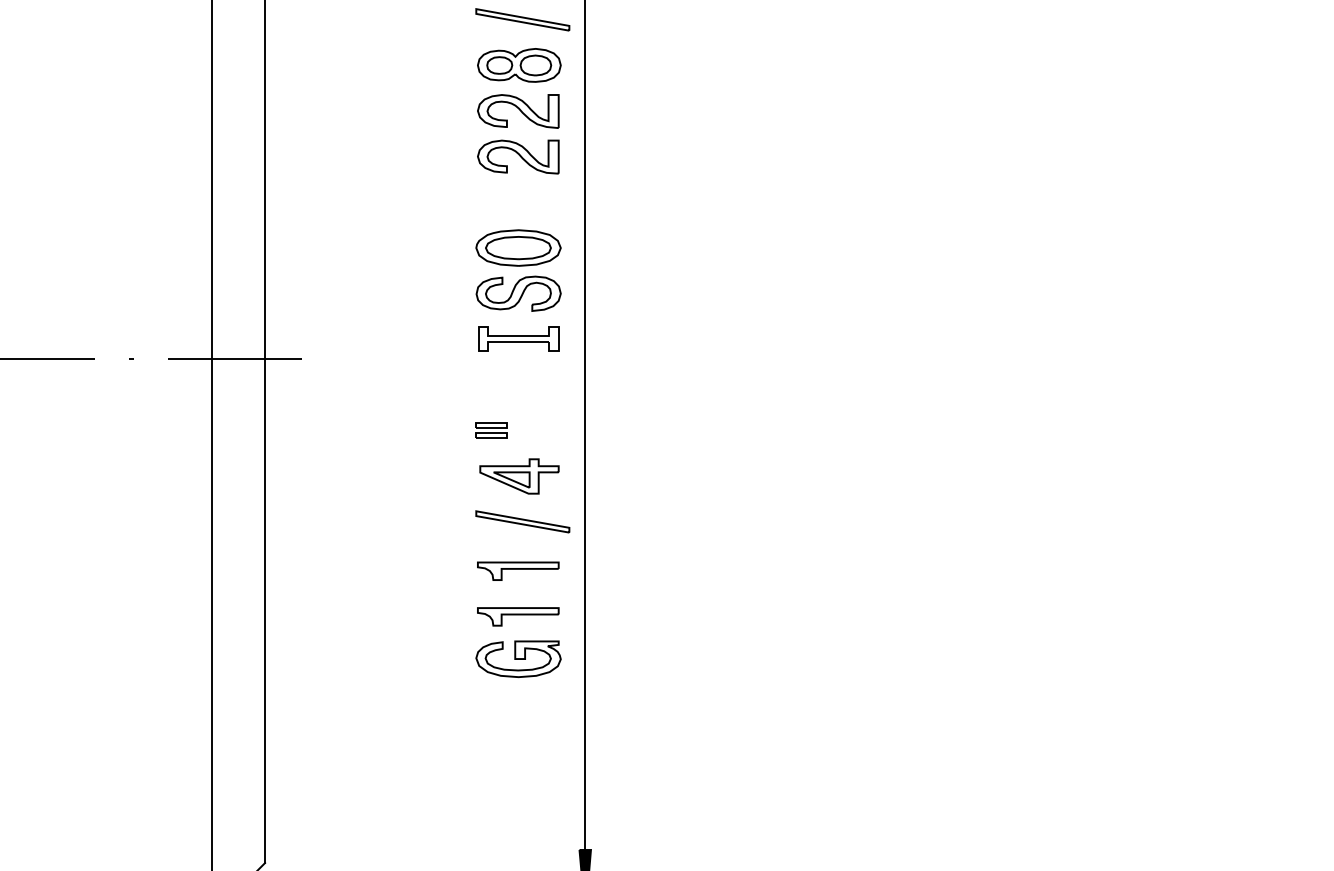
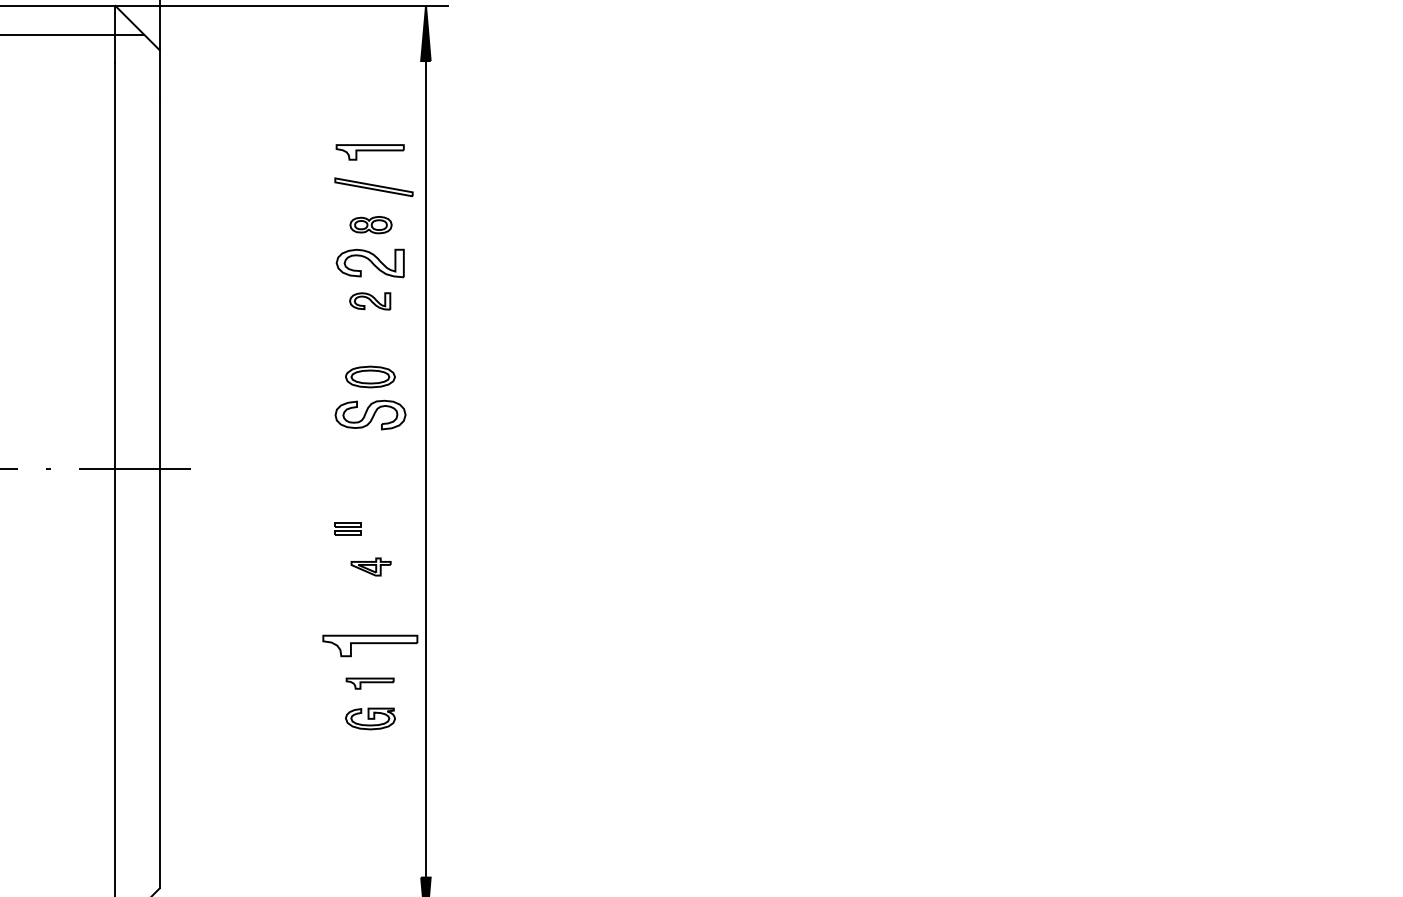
part: (518, 64) -> (370, 224), size x0.6
part: (517, 157) -> (369, 301), size x0.6
part: (518, 247) -> (370, 376), size x0.7
part: (518, 338) -> (370, 452), removed
part: (518, 475) -> (370, 566), size x0.6
part: (522, 521) -> (373, 604), removed
part: (517, 570) -> (369, 645), size x1.4
part: (517, 616) -> (369, 683), size x0.7
part: (518, 658) -> (370, 718), size x0.7

